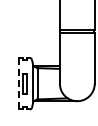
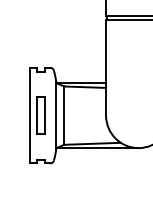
line: (18, 83) -> (28, 115), dashed -> solid

